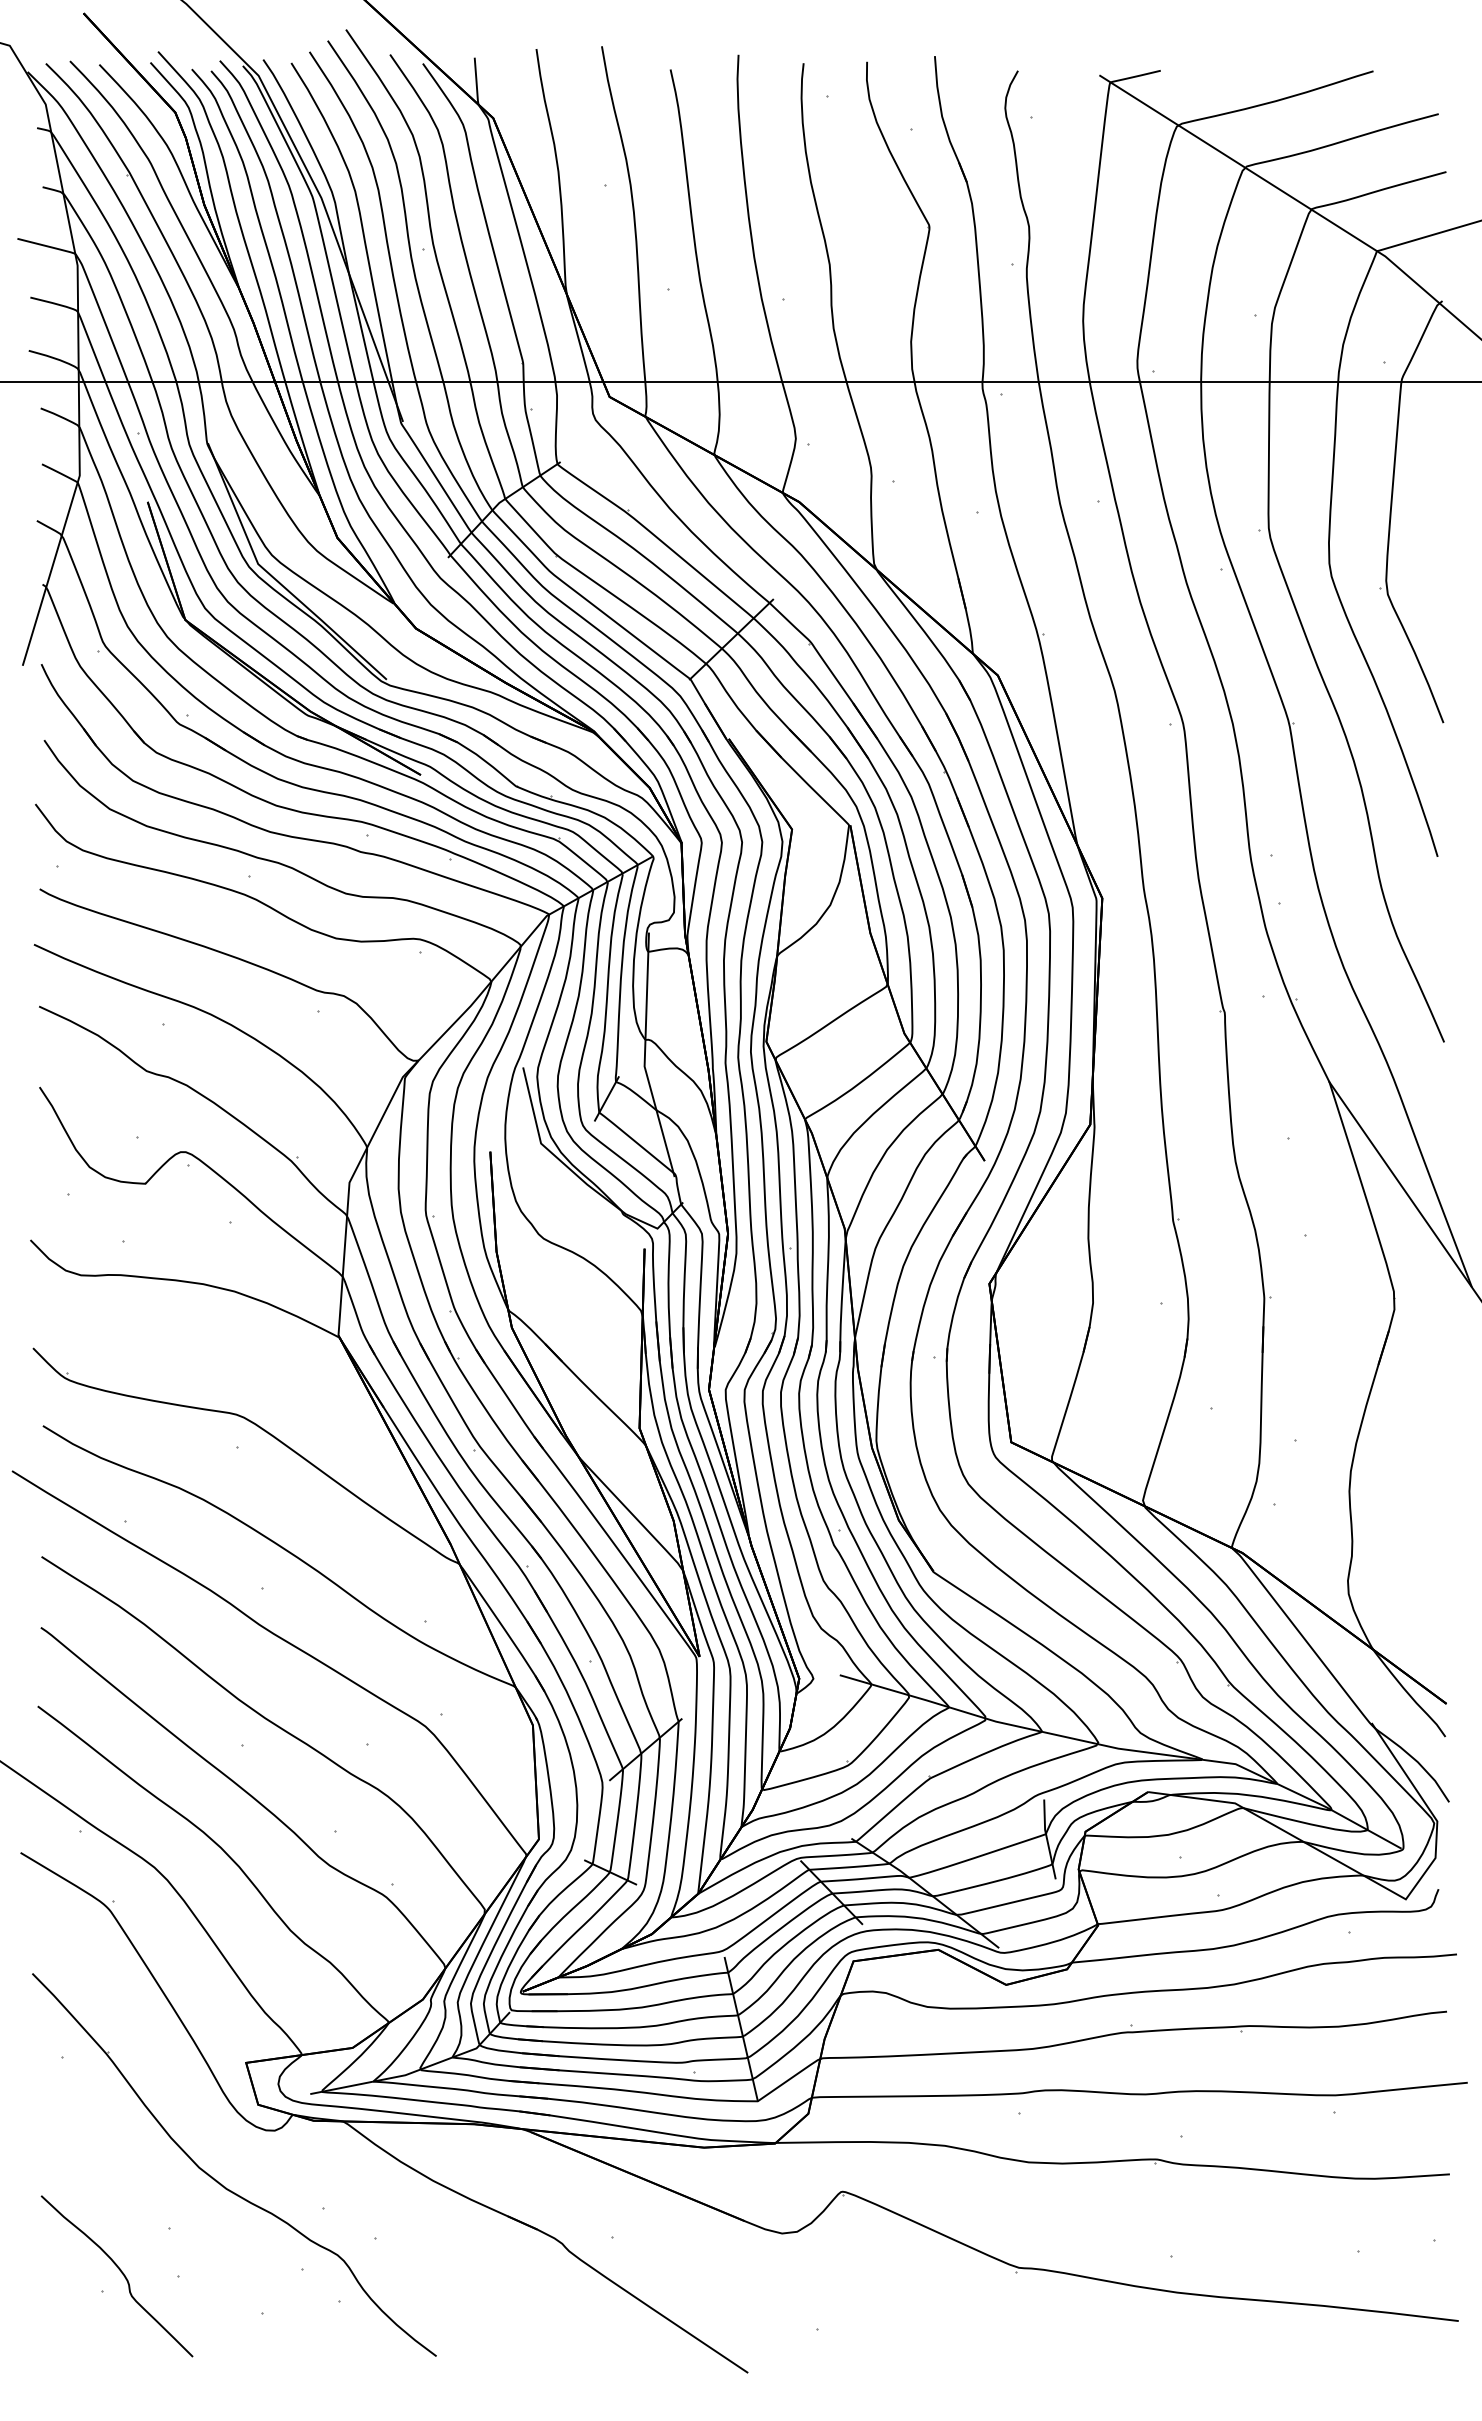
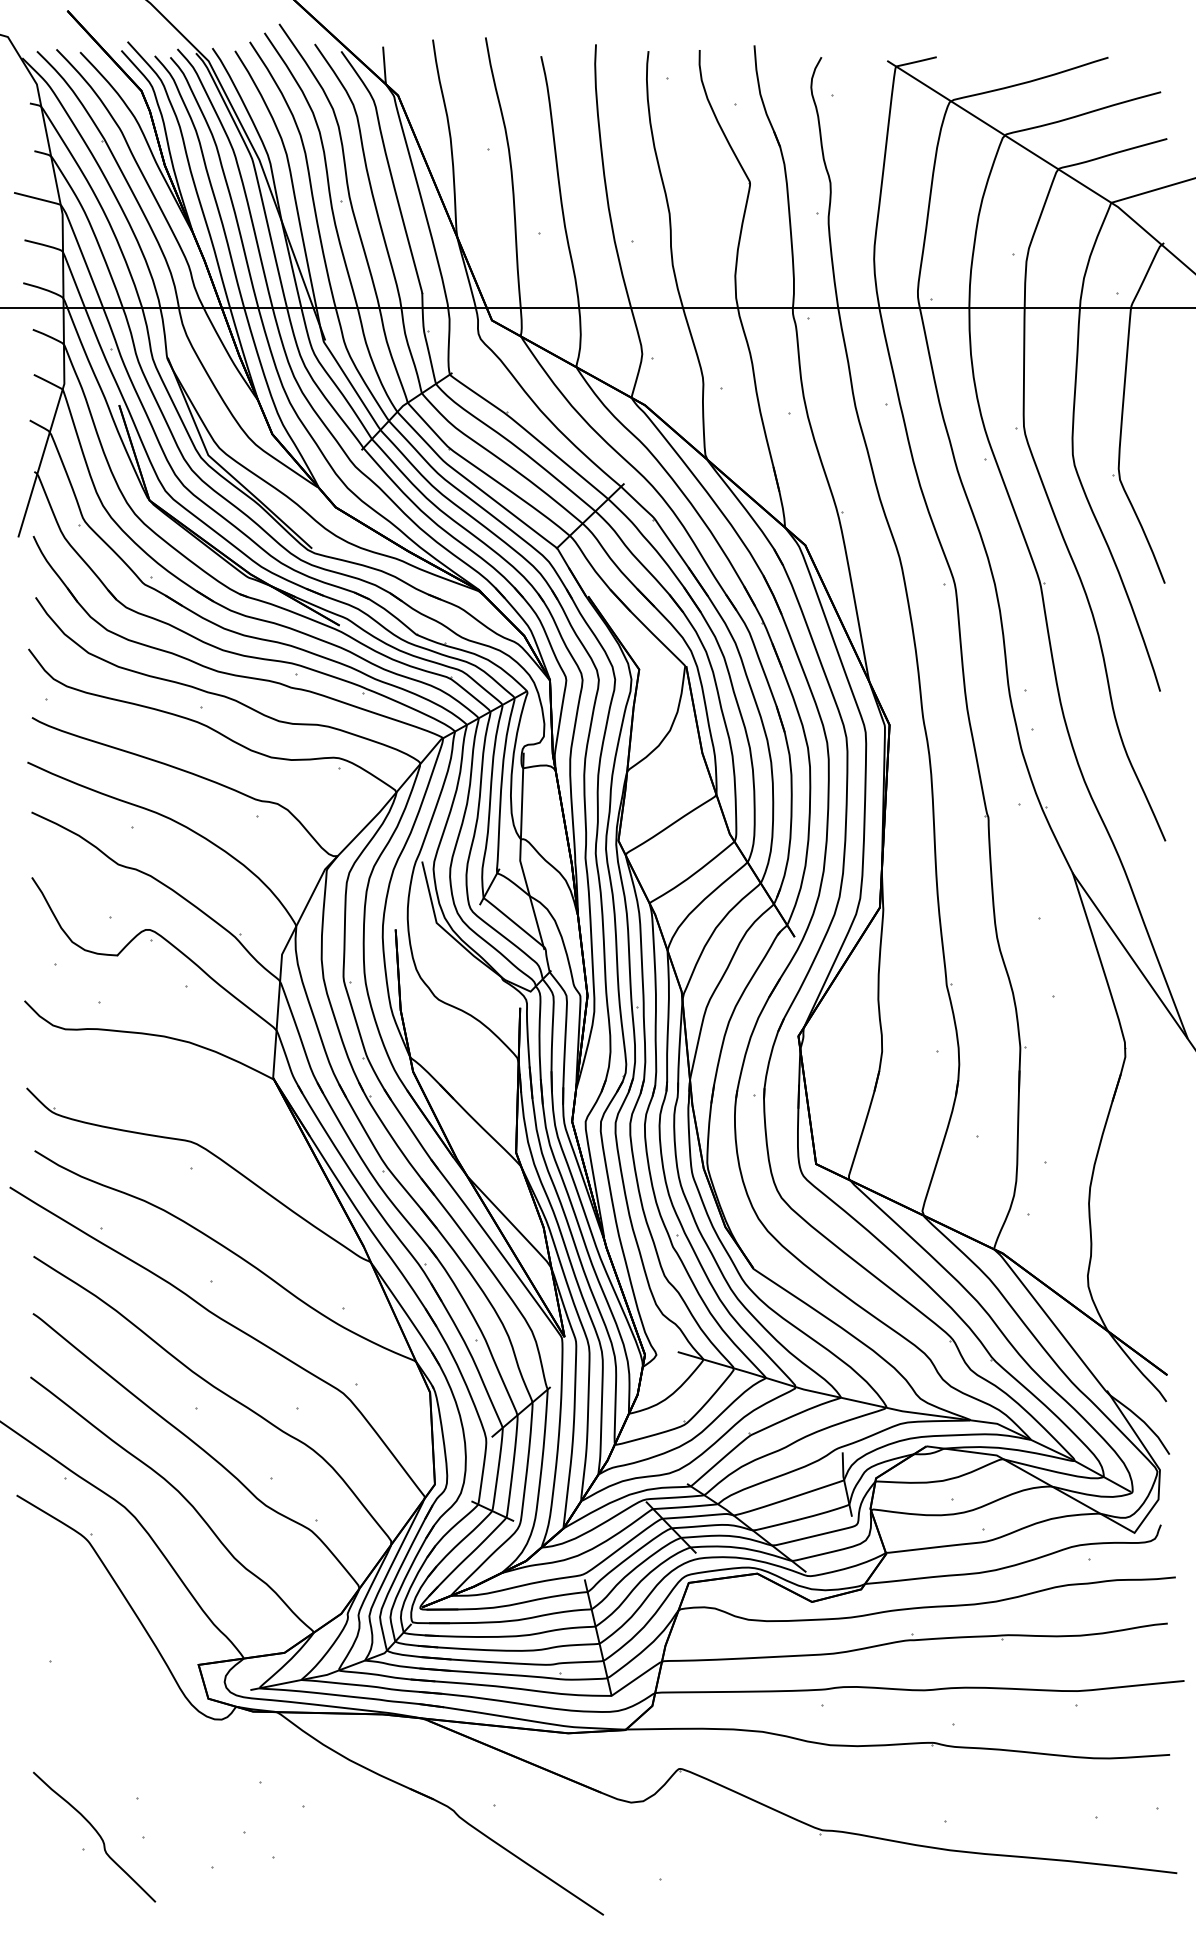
part: (222, 2183) -> (179, 1762), removed

